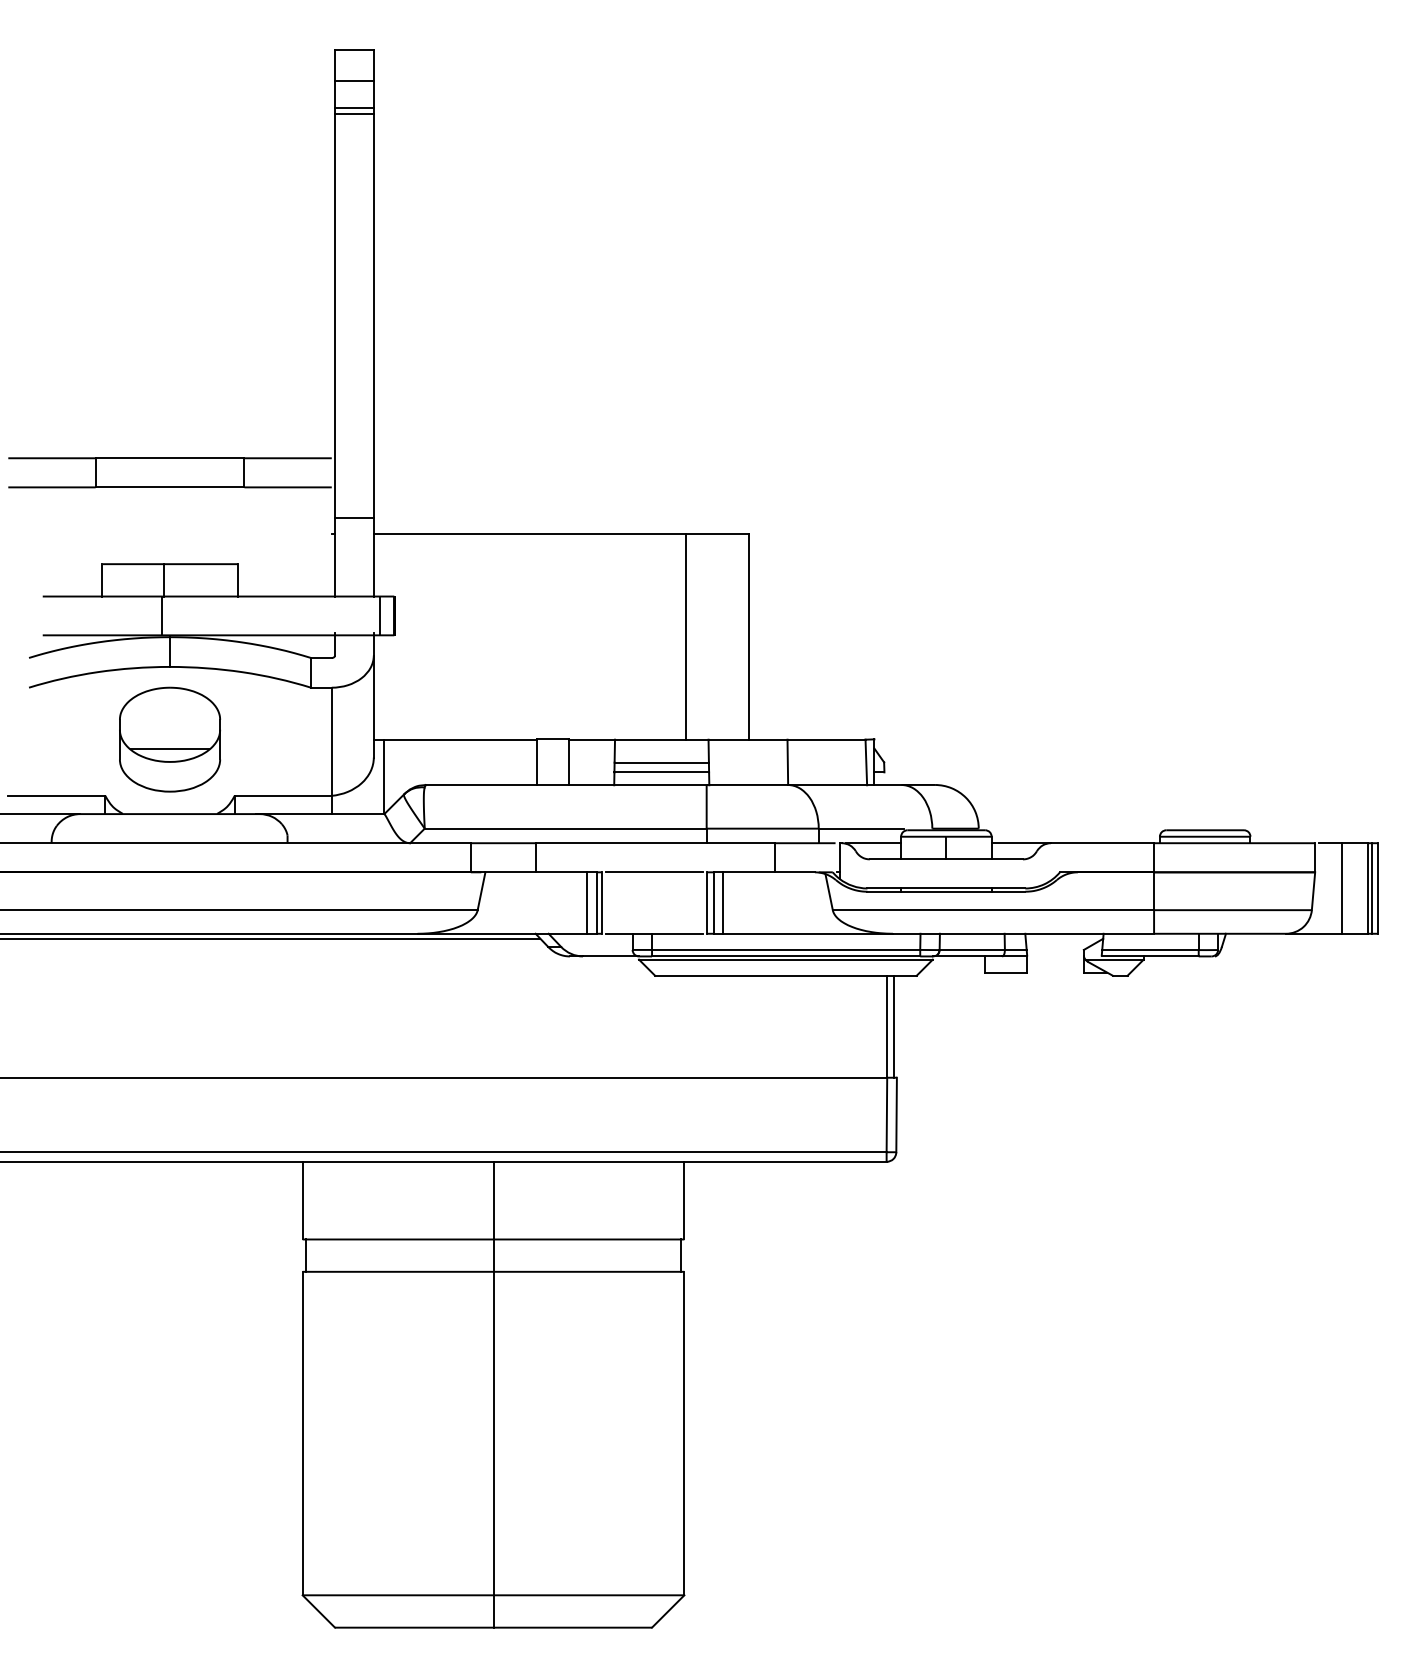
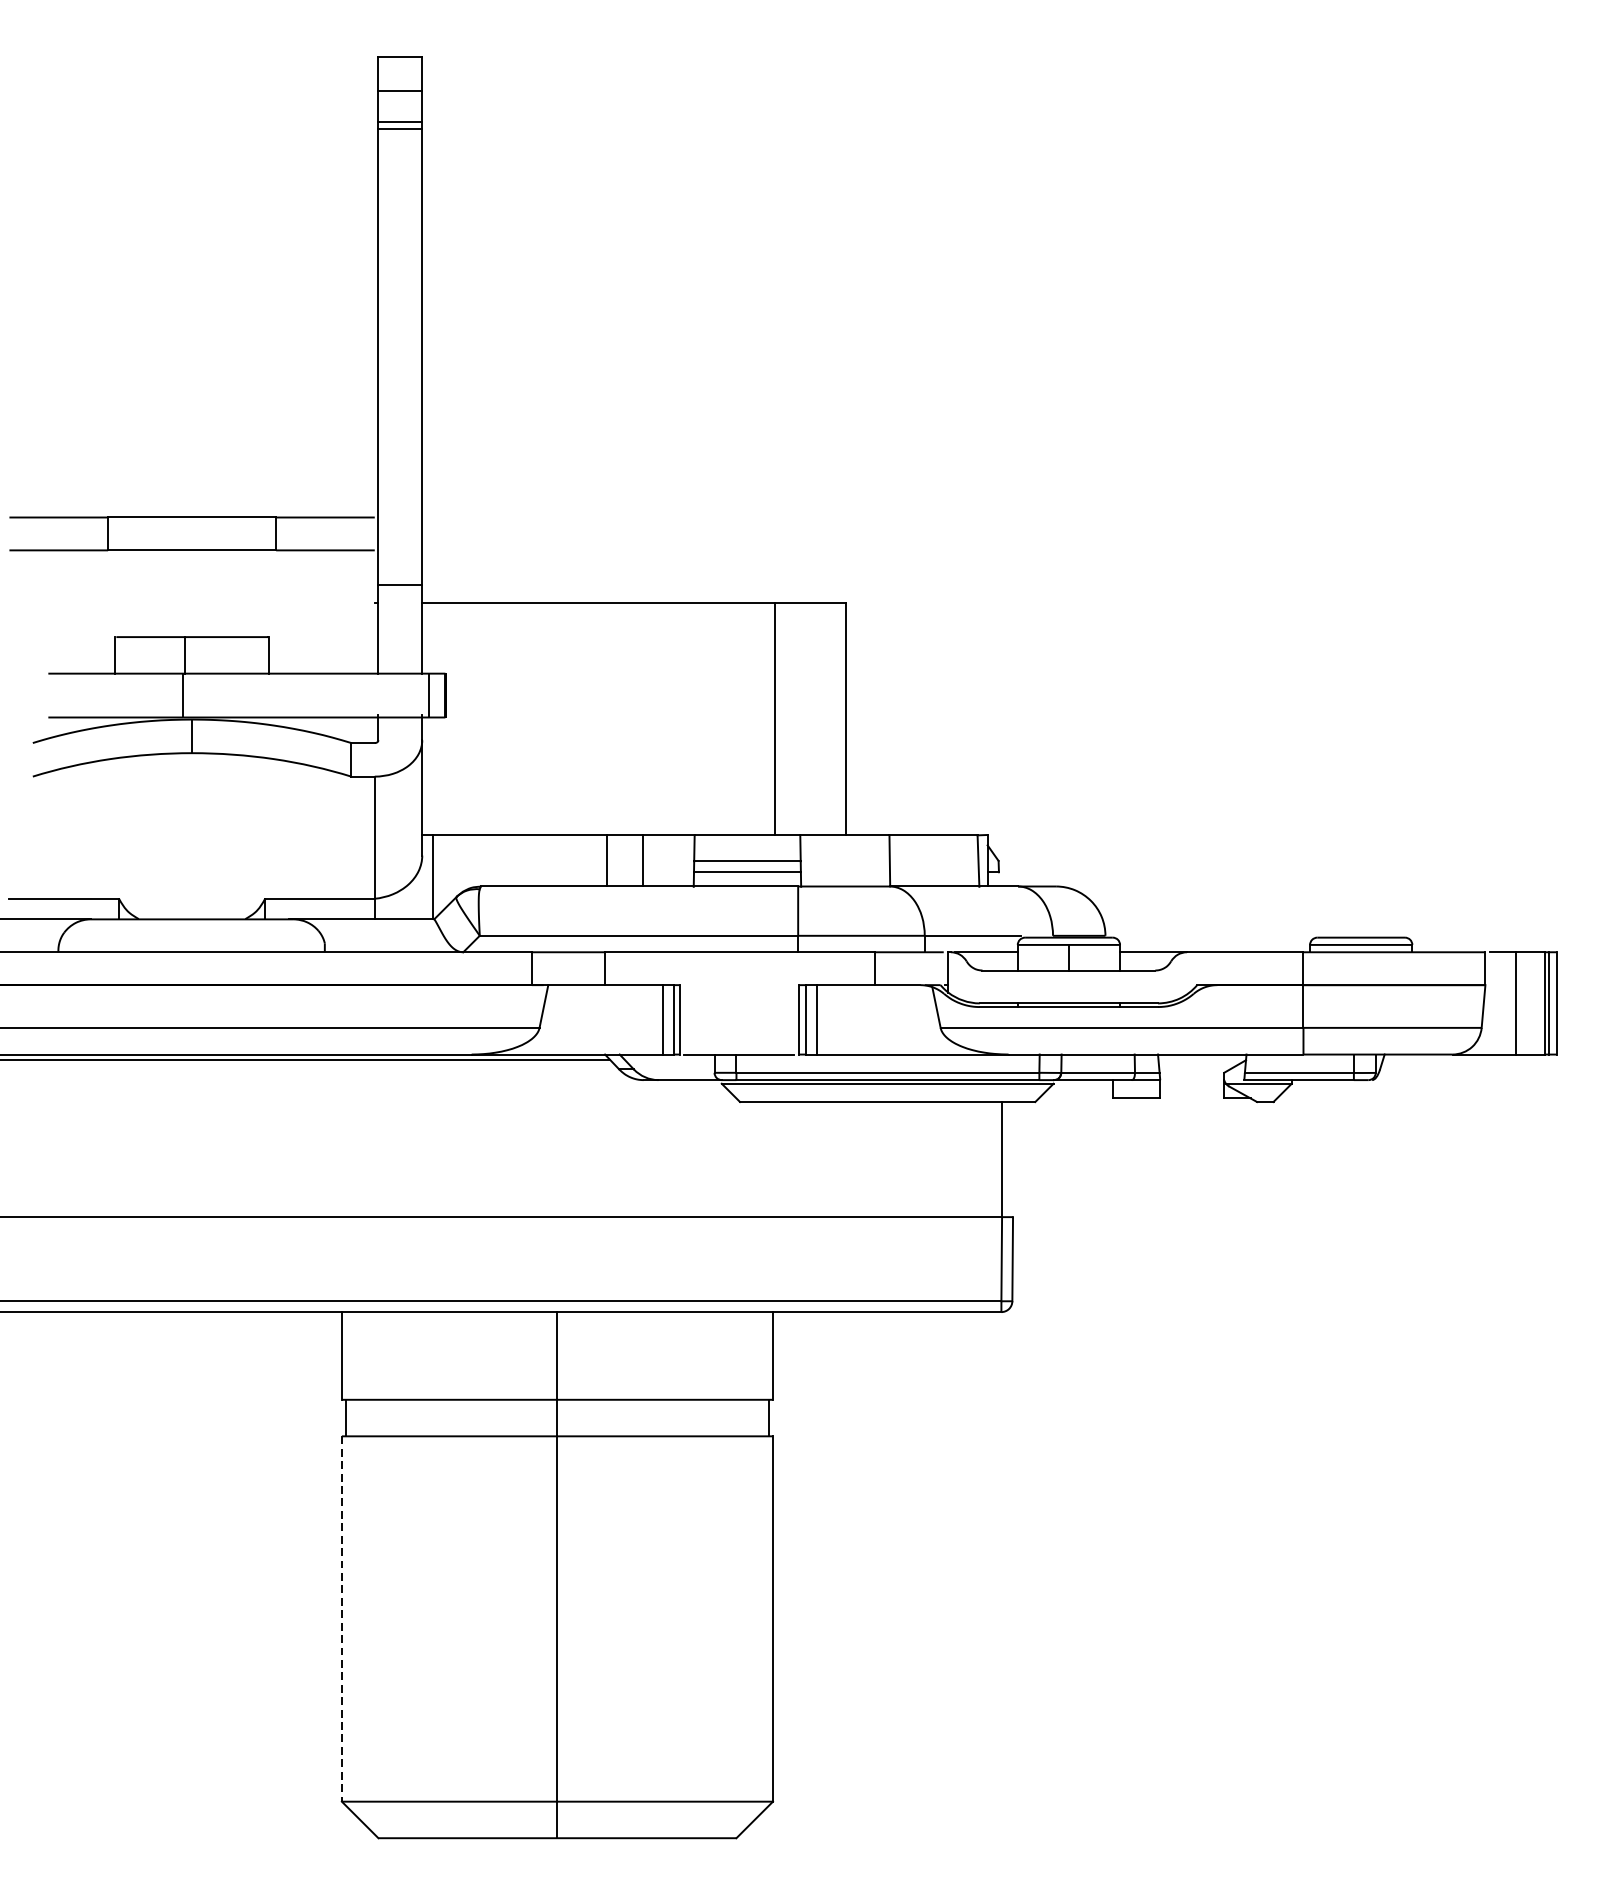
part: (169, 739) -> (191, 835), removed
line: (654, 872) -> (739, 985), removed
line: (893, 1026) -> (1009, 1159), removed
line: (302, 1433) -> (341, 1618), solid -> dashed

